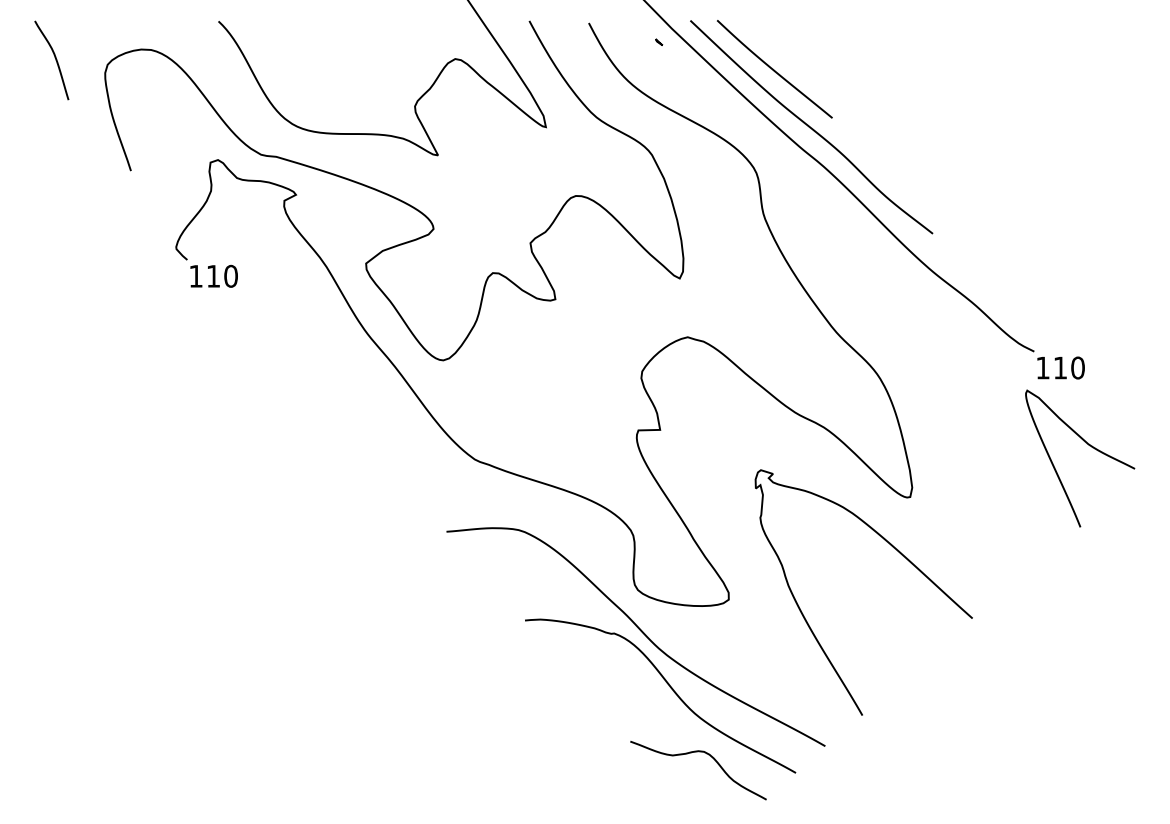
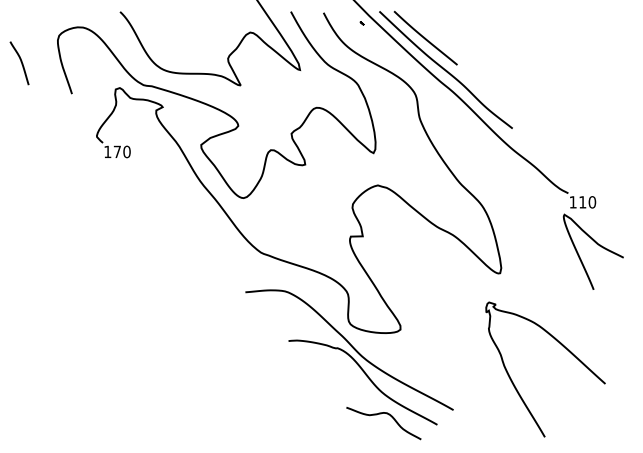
curve: (53, 58) -> (20, 62), moved
text: (211, 275) -> (116, 151), 110 -> 170
curve: (898, 553) -> (564, 348), moved

